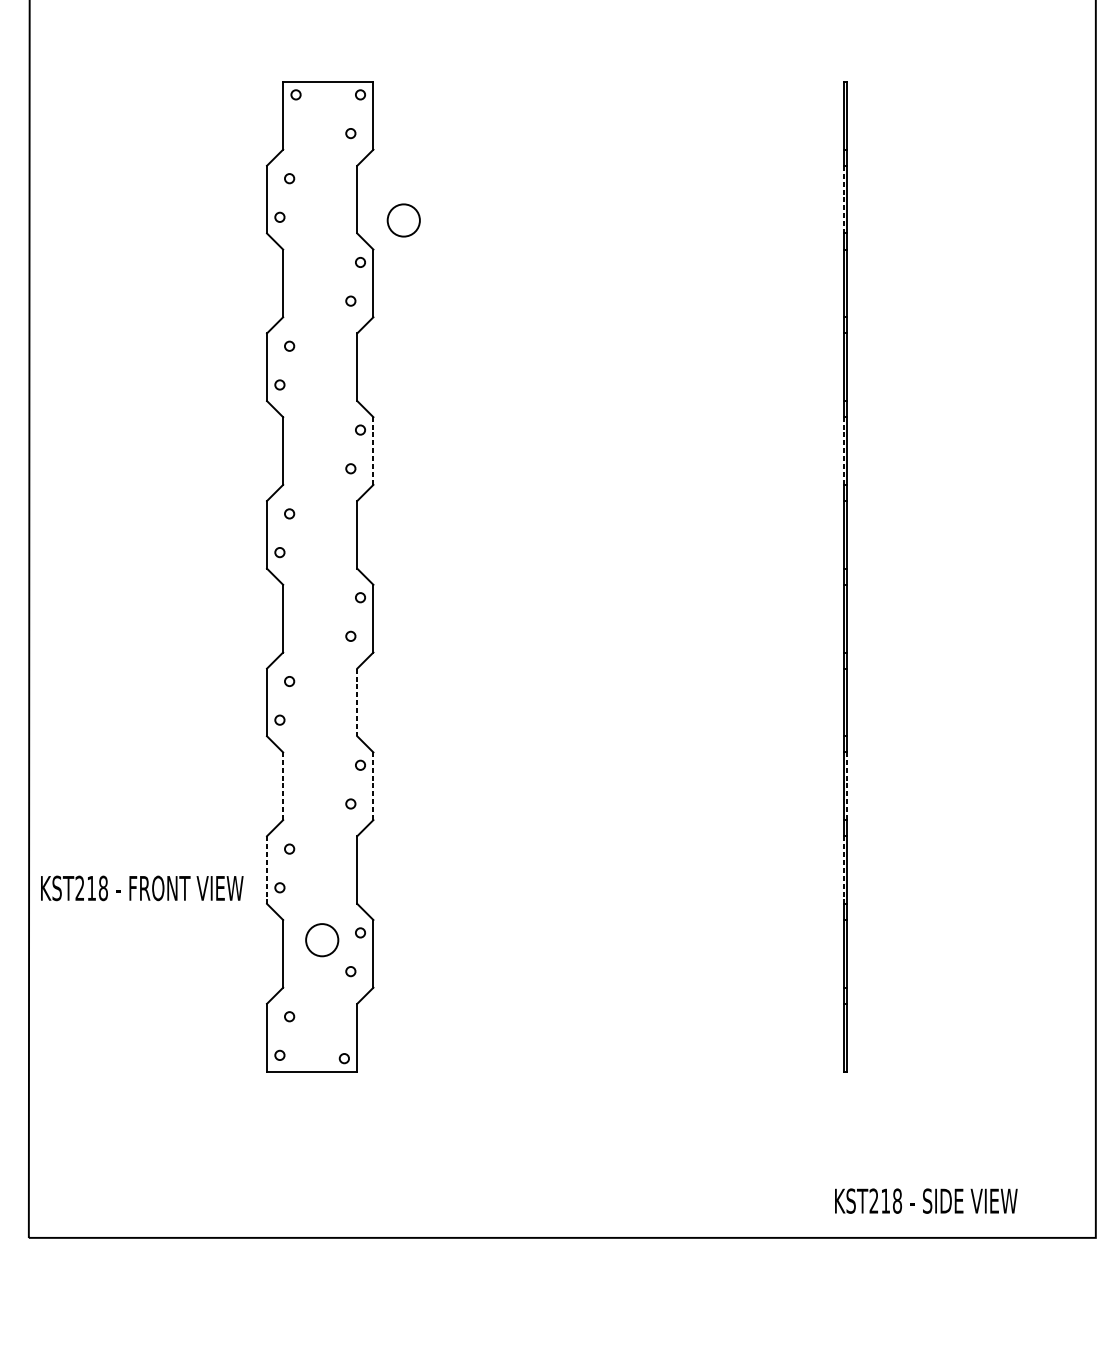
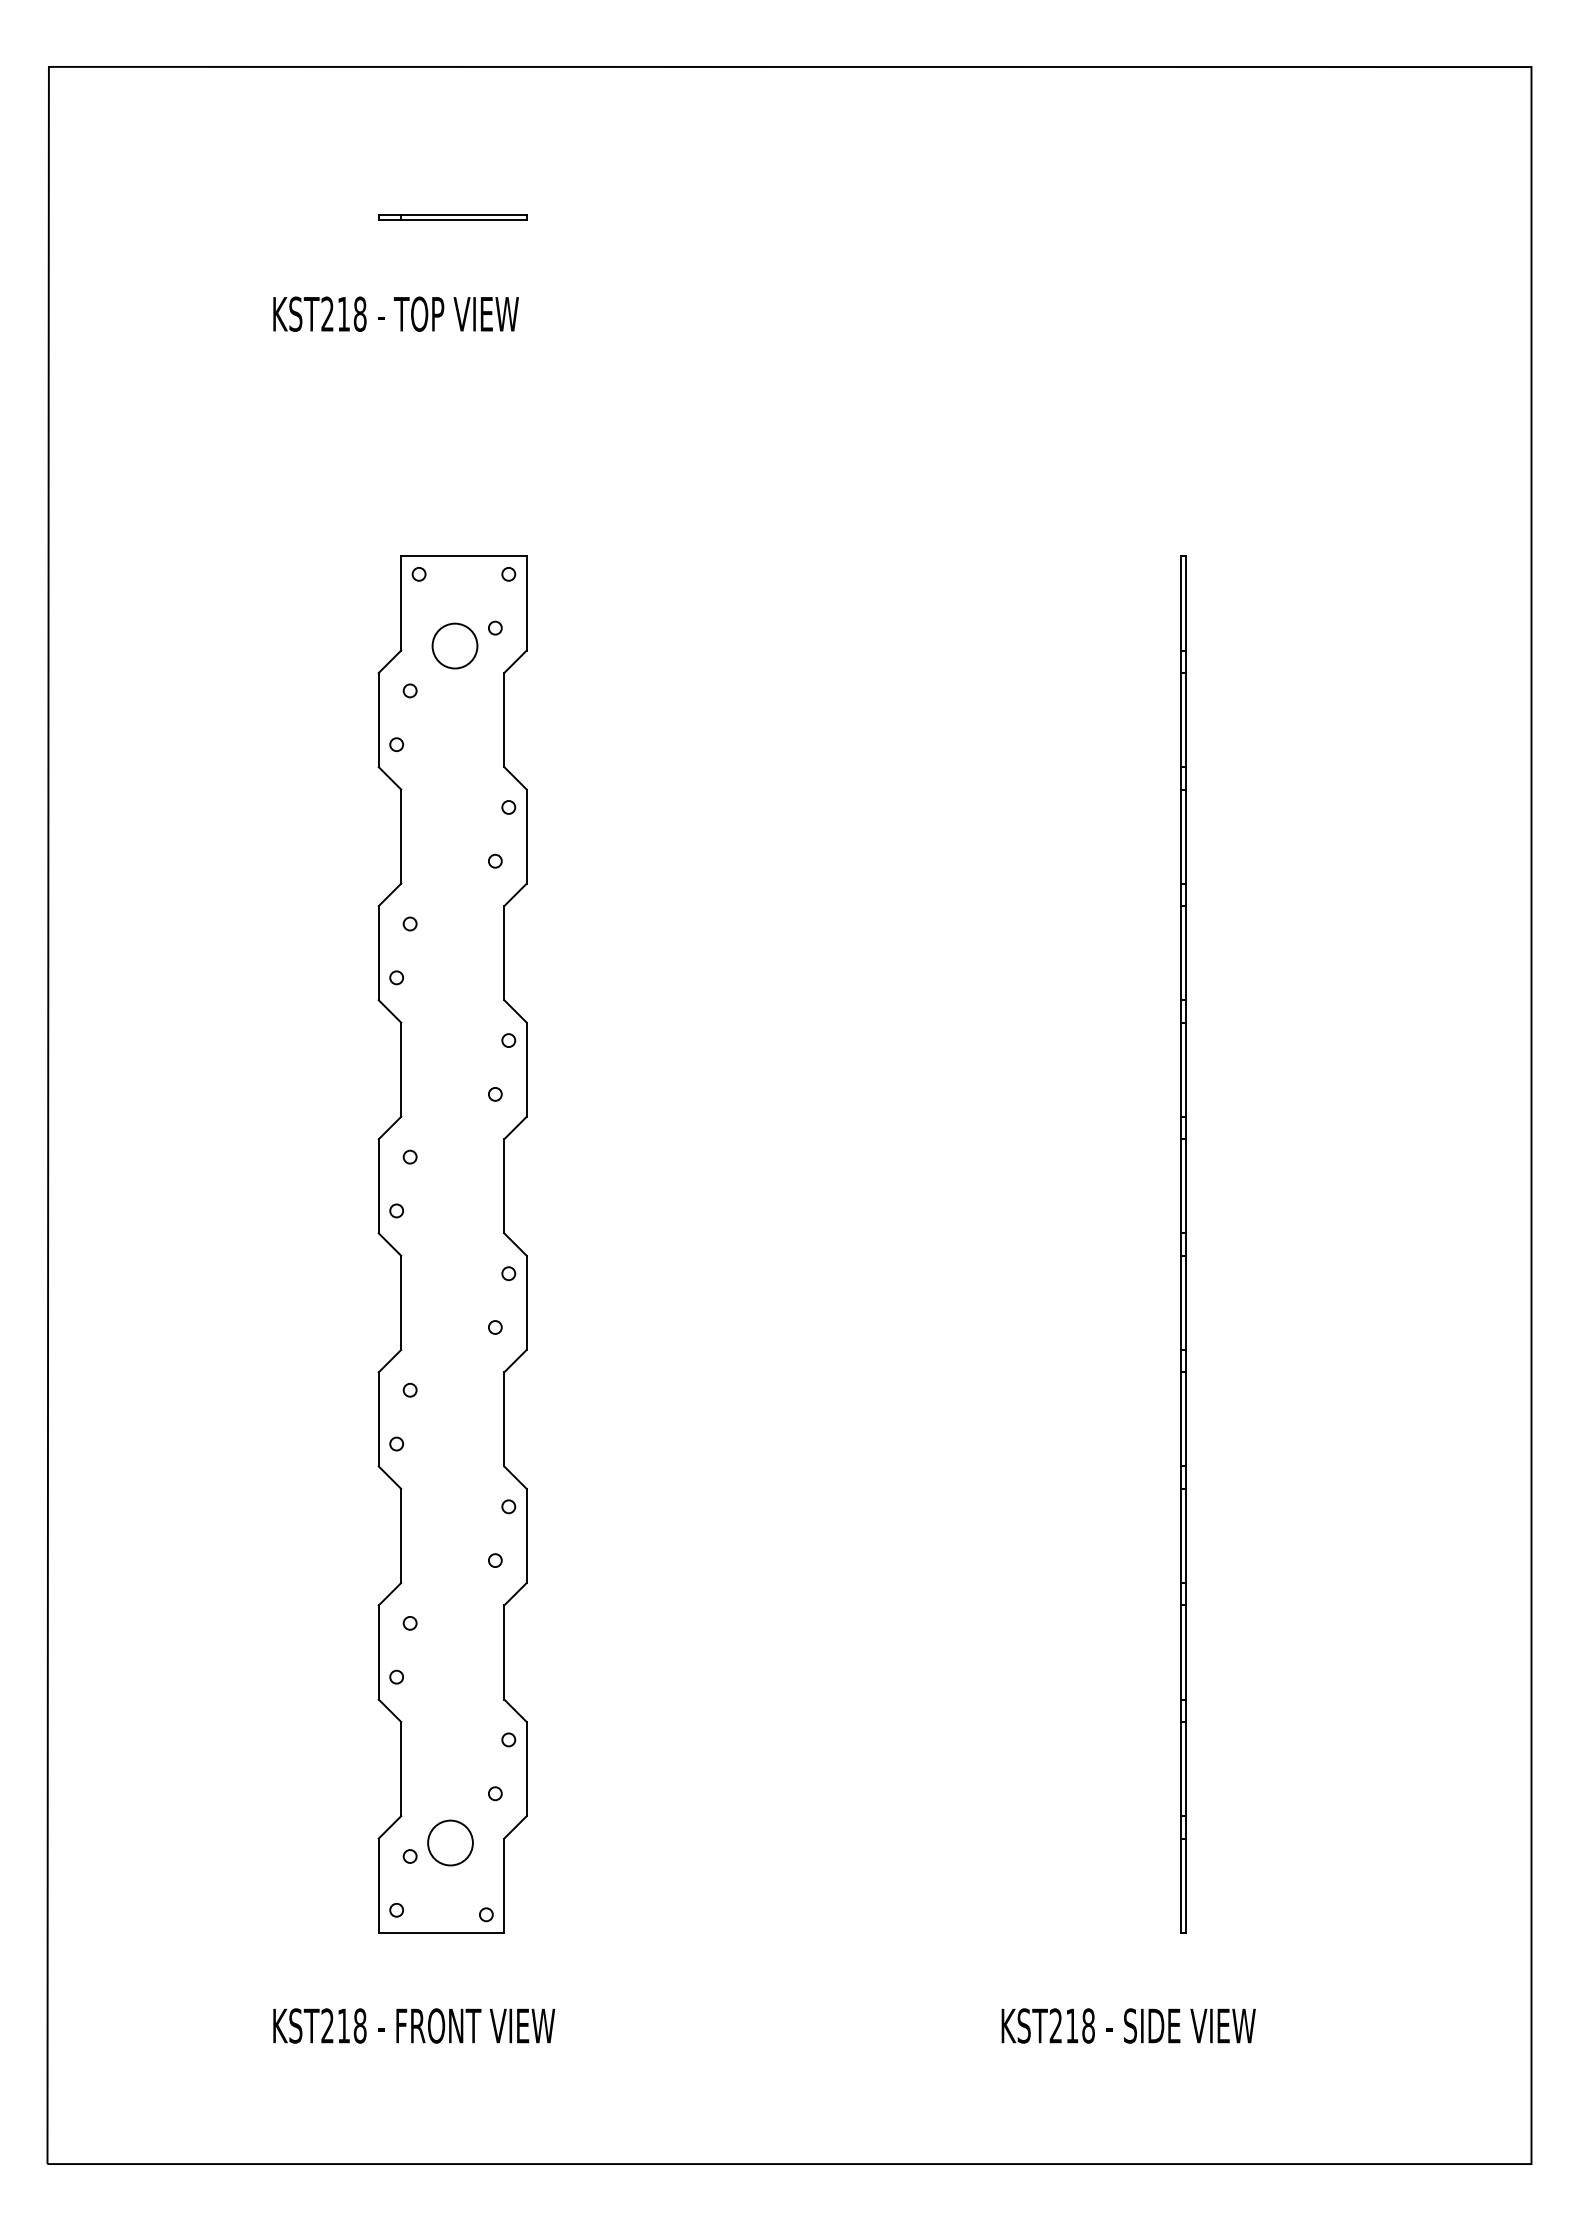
line: (844, 199) -> (1181, 720), dashed -> solid
circle: (403, 220) -> (454, 645), moved
line: (373, 450) -> (526, 1069), dashed -> solid
line: (844, 450) -> (1181, 1069), dashed -> solid
line: (357, 702) -> (504, 1419), dashed -> solid
line: (283, 785) -> (401, 1535), dashed -> solid
line: (373, 785) -> (526, 1535), dashed -> solid
line: (847, 785) -> (1185, 1535), dashed -> solid
line: (266, 870) -> (378, 1653), dashed -> solid
line: (844, 870) -> (1181, 1653), dashed -> solid
text: (142, 888) -> (414, 2025), moved
circle: (322, 939) -> (450, 1842), moved
text: (926, 1200) -> (1128, 2025), moved

